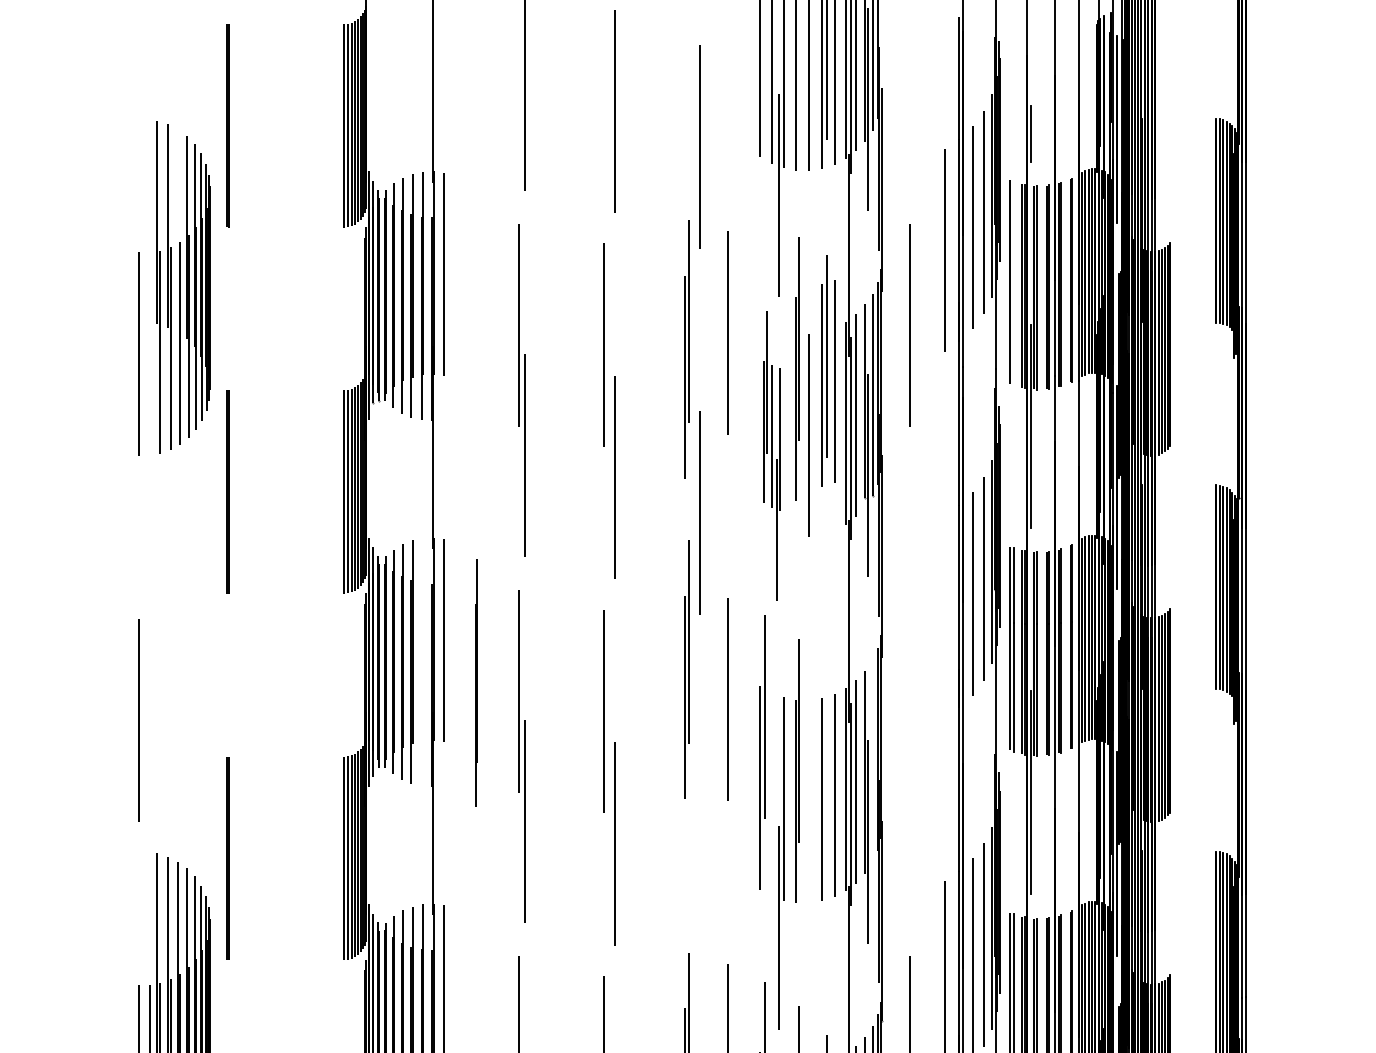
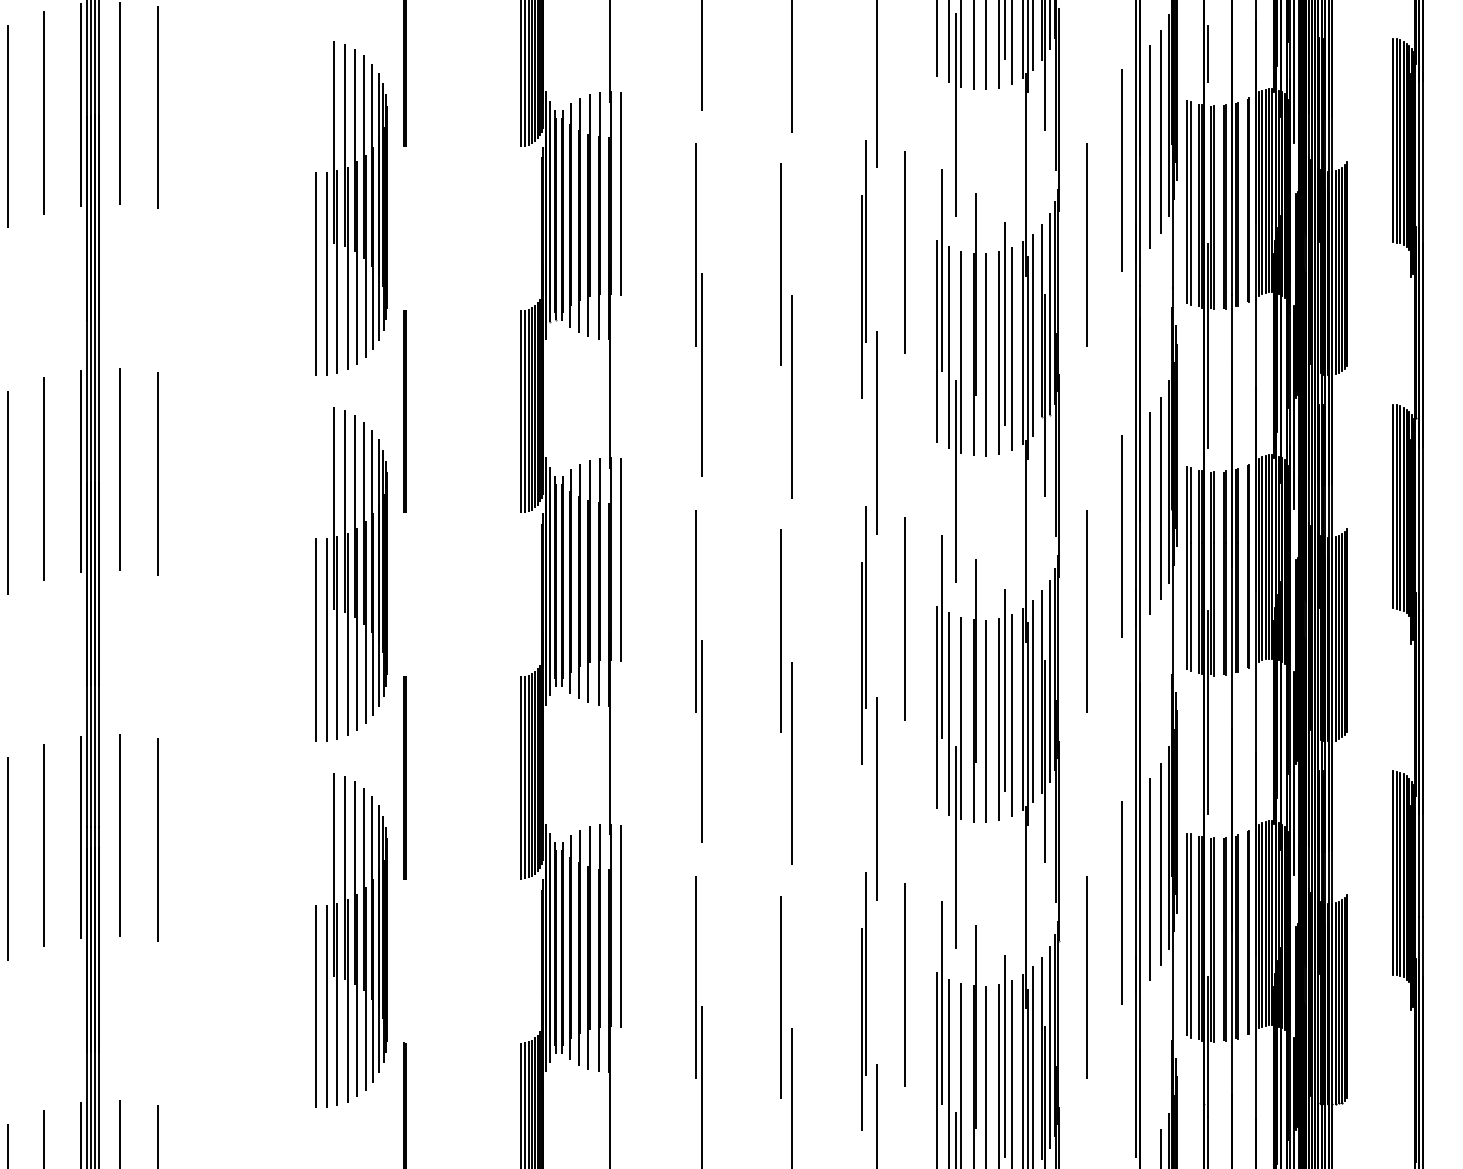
line: (177, 230) -> (354, 150), added
line: (1013, 283) -> (1190, 203), added
line: (149, 353) -> (326, 273), added
line: (797, 368) -> (974, 324), moved
part: (828, 370) -> (1005, 338), moved
part: (771, 455) -> (948, 375), size x1.43
line: (944, 616) -> (1121, 536), added
part: (179, 654) -> (356, 574), added
part: (686, 669) -> (863, 635), moved
line: (476, 682) -> (599, 581), moved
line: (909, 691) -> (1086, 611), added
line: (872, 760) -> (1049, 680), added
line: (827, 770) -> (1004, 690), added
line: (771, 793) -> (948, 713), added
line: (809, 800) -> (986, 720), added
line: (700, 878) -> (877, 798), added

